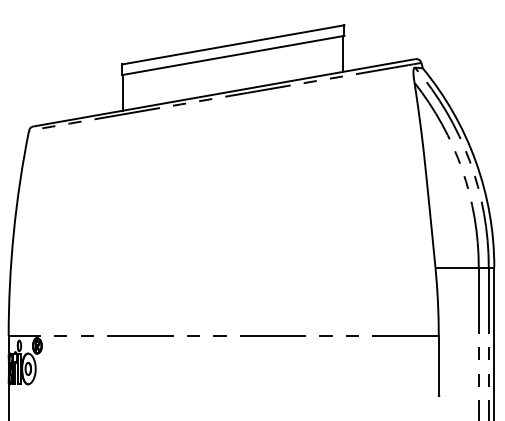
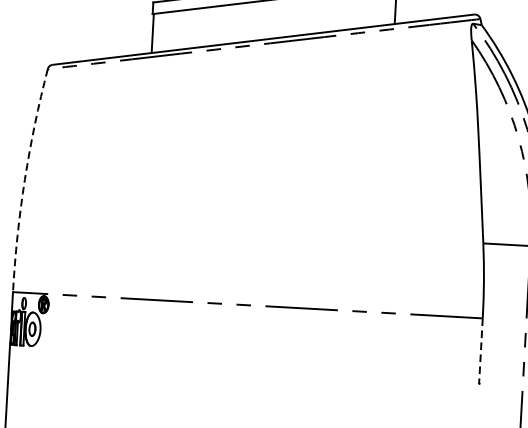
arc: (13, 232) -> (24, 179), solid -> dashed
line: (438, 365) -> (480, 350), solid -> dashed

